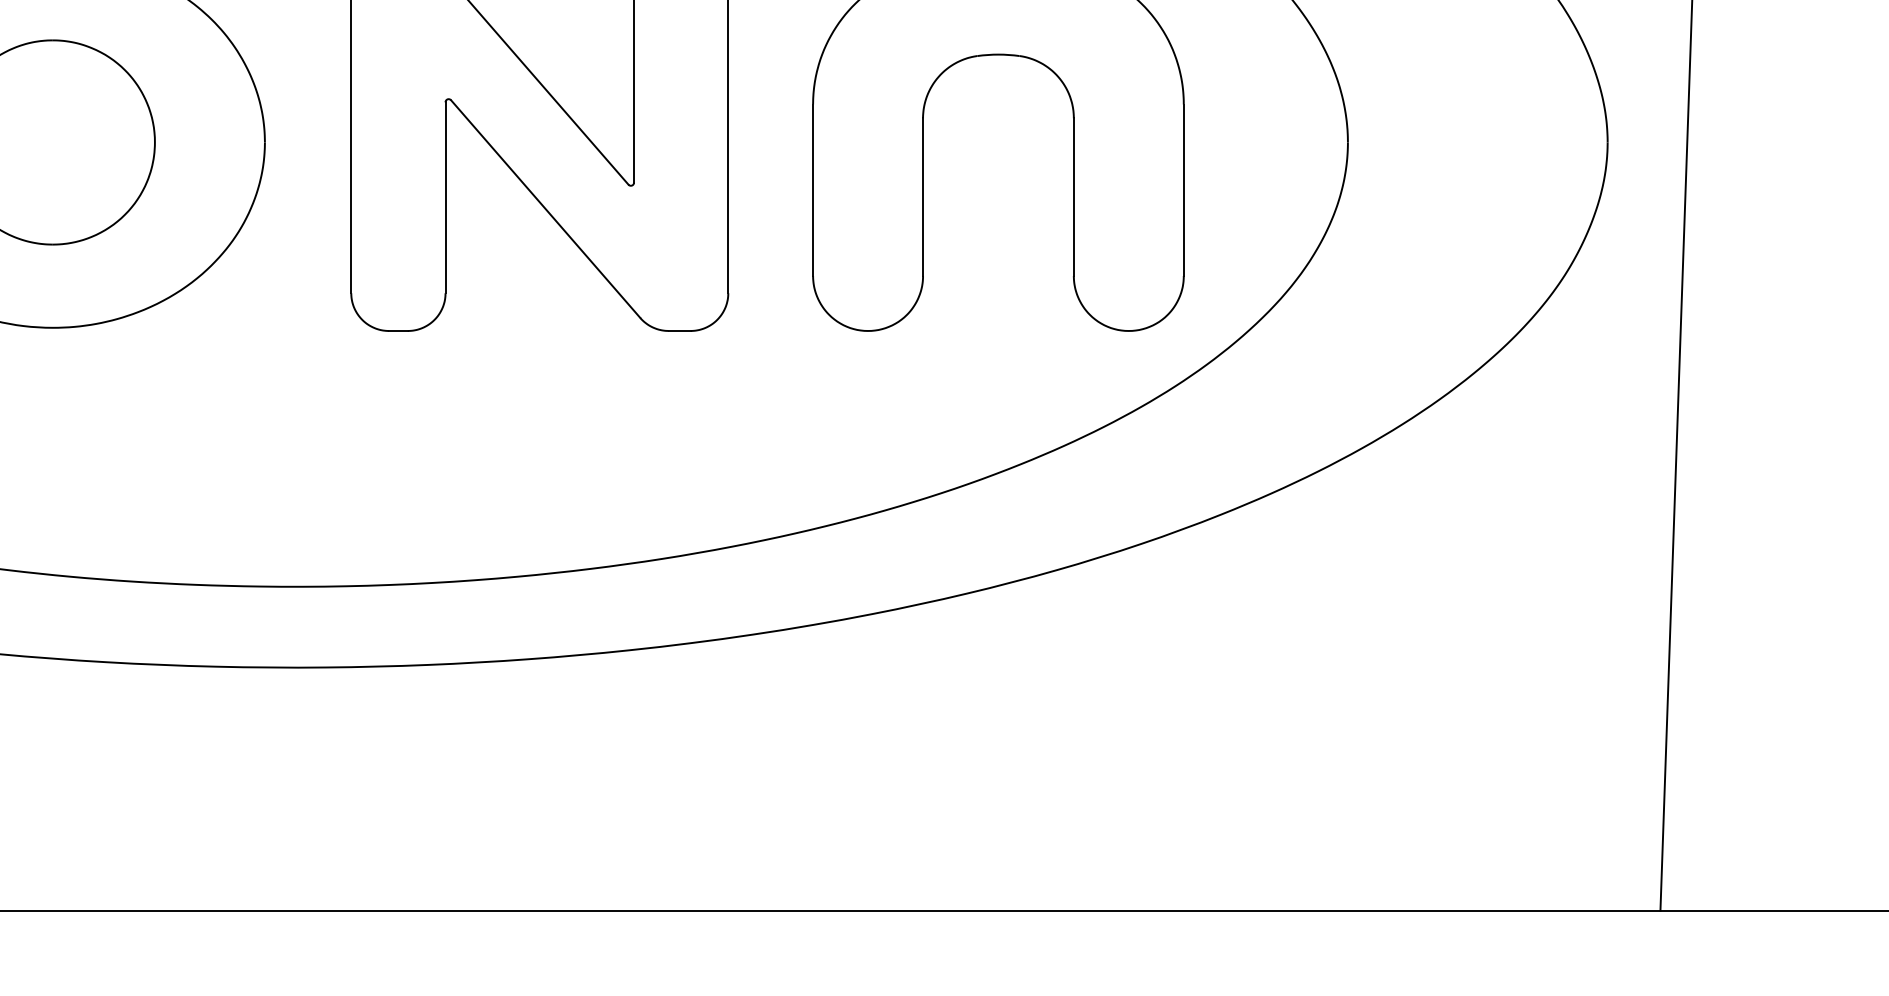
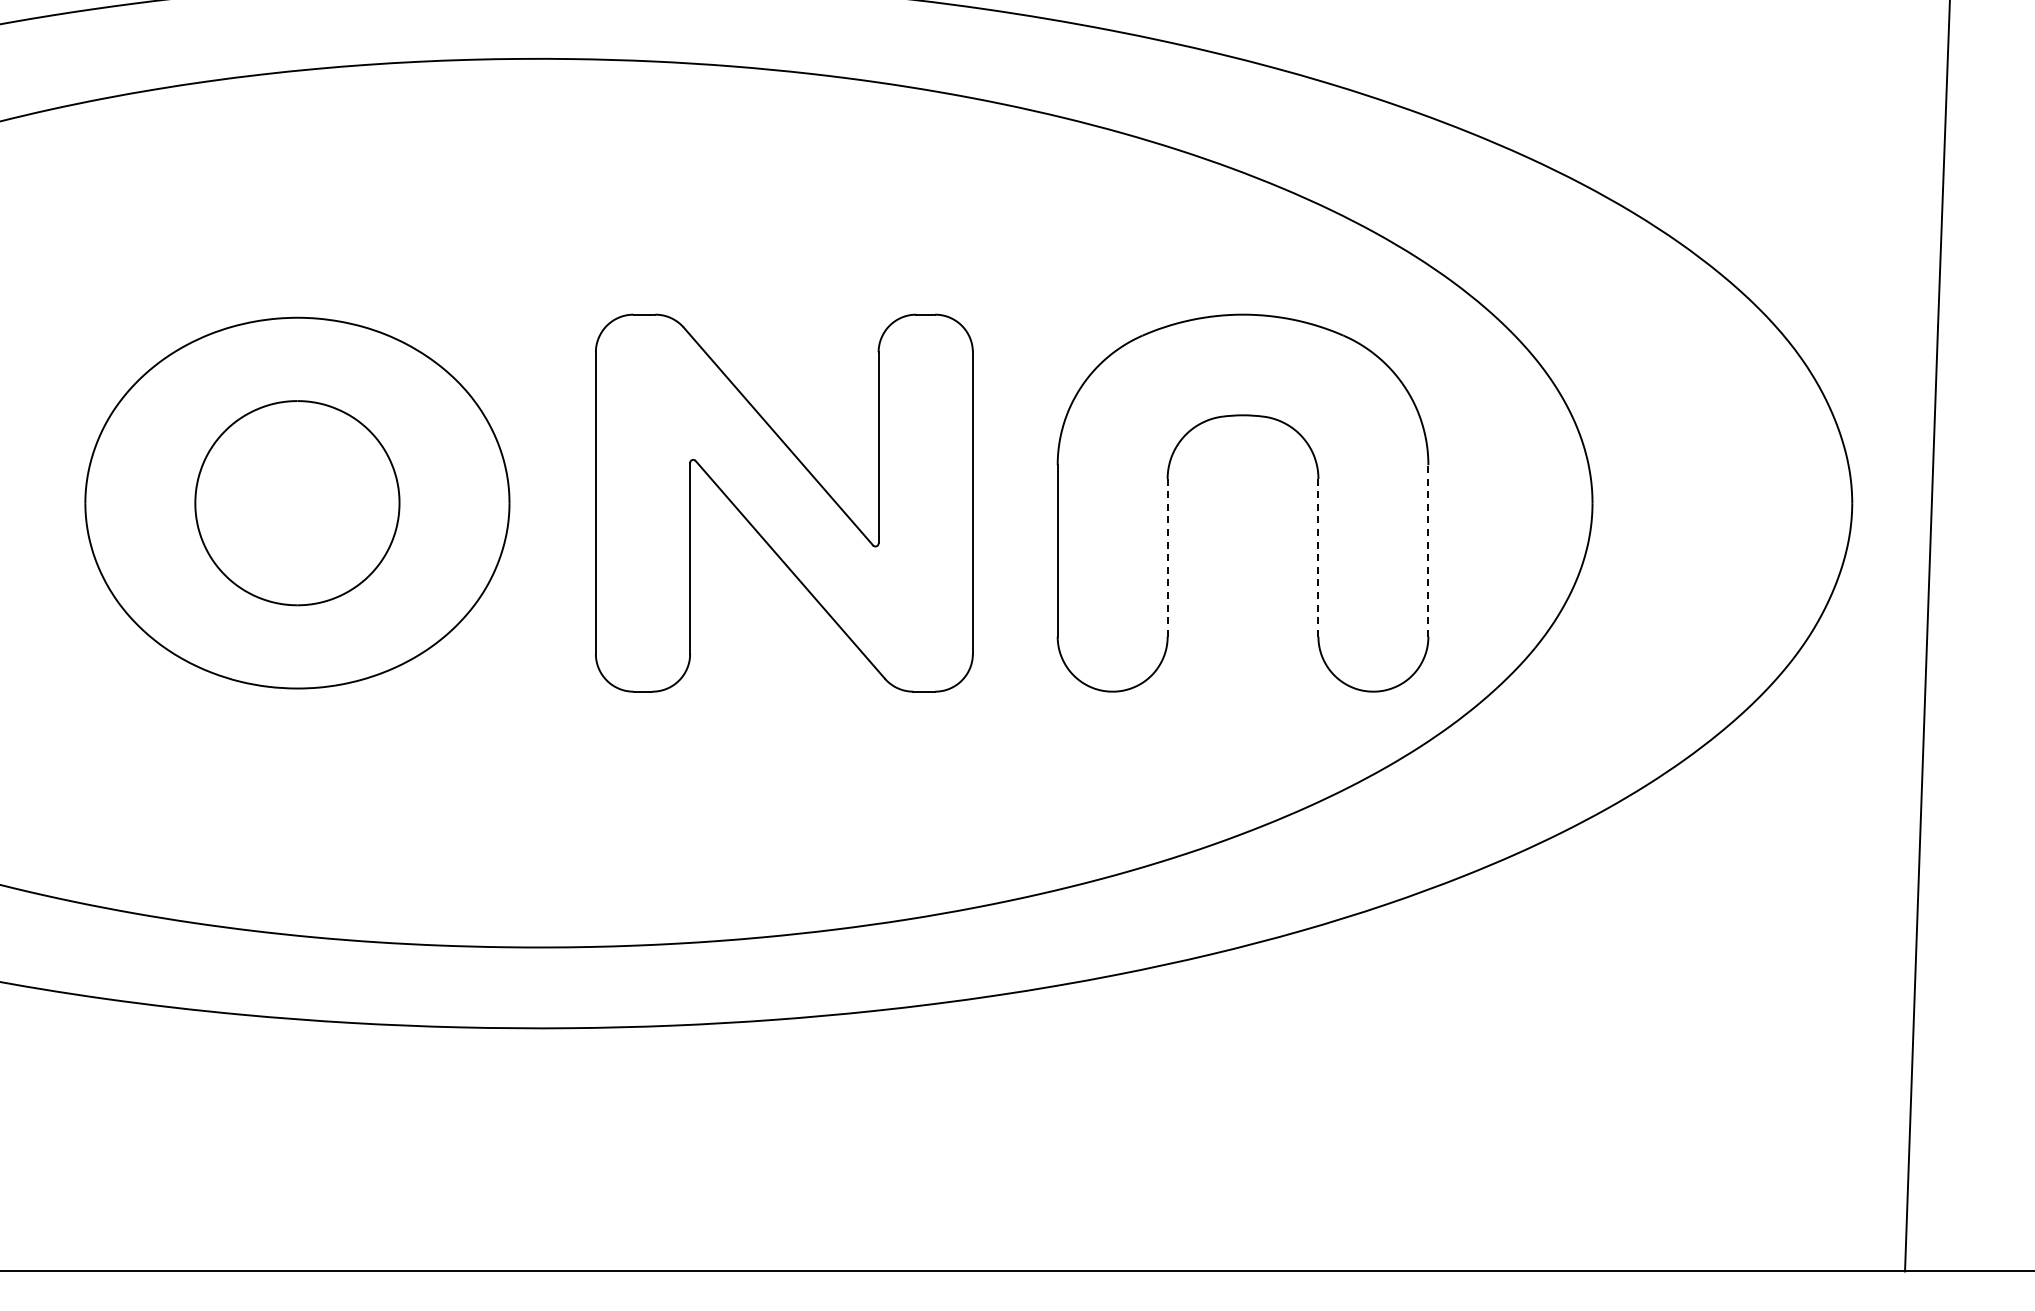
line: (1183, 189) -> (1428, 550), solid -> dashed
line: (922, 196) -> (1167, 557), solid -> dashed
line: (1073, 196) -> (1318, 557), solid -> dashed

